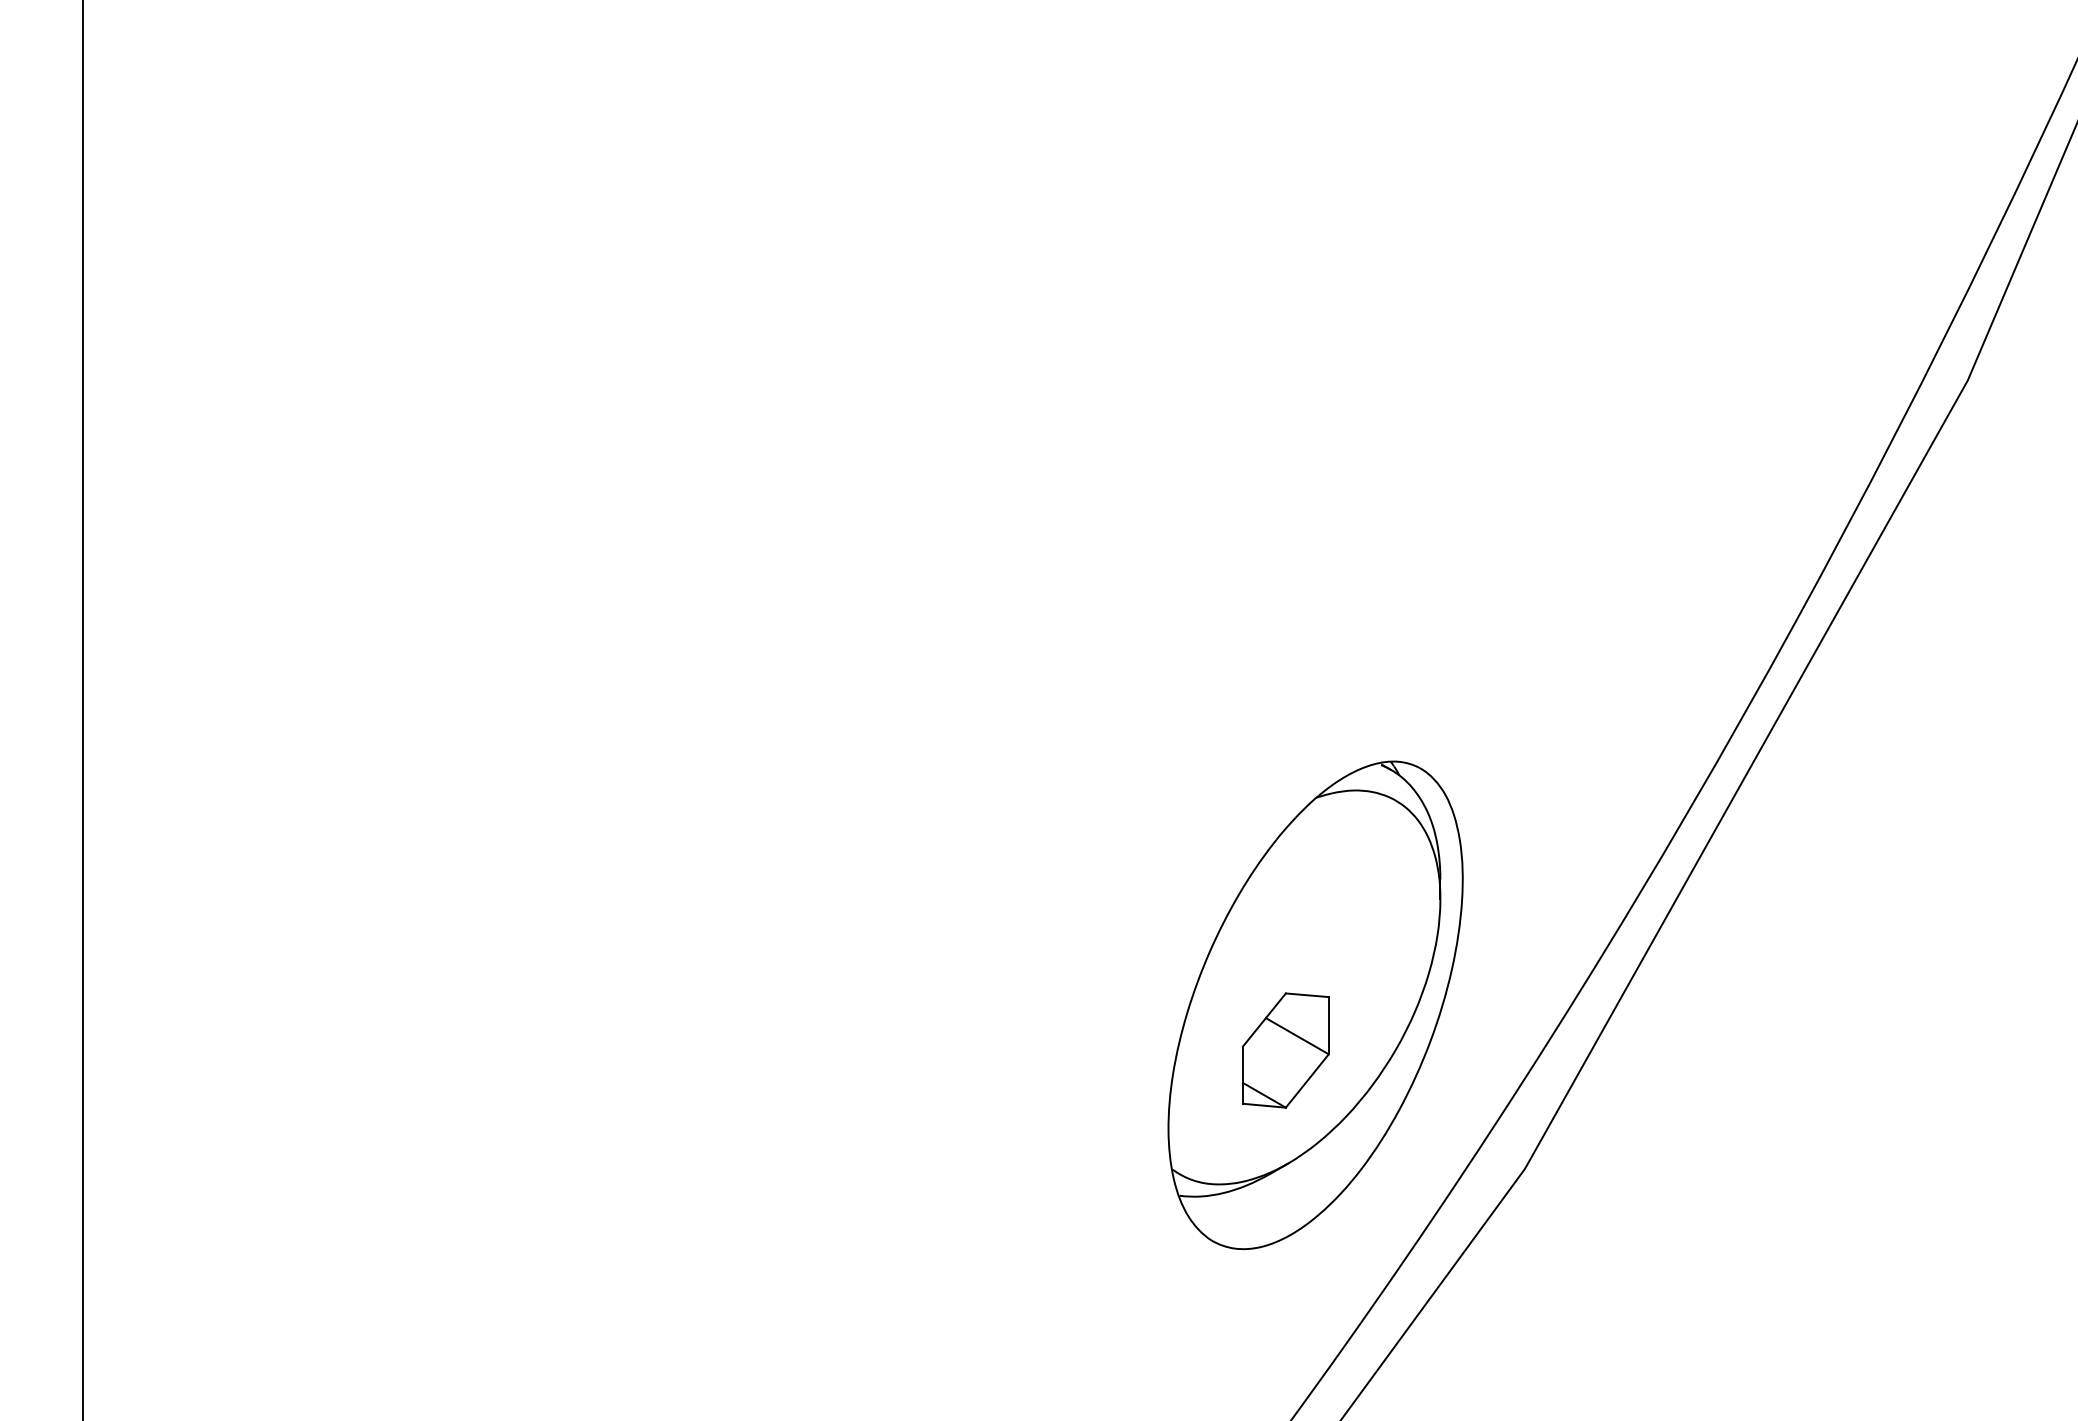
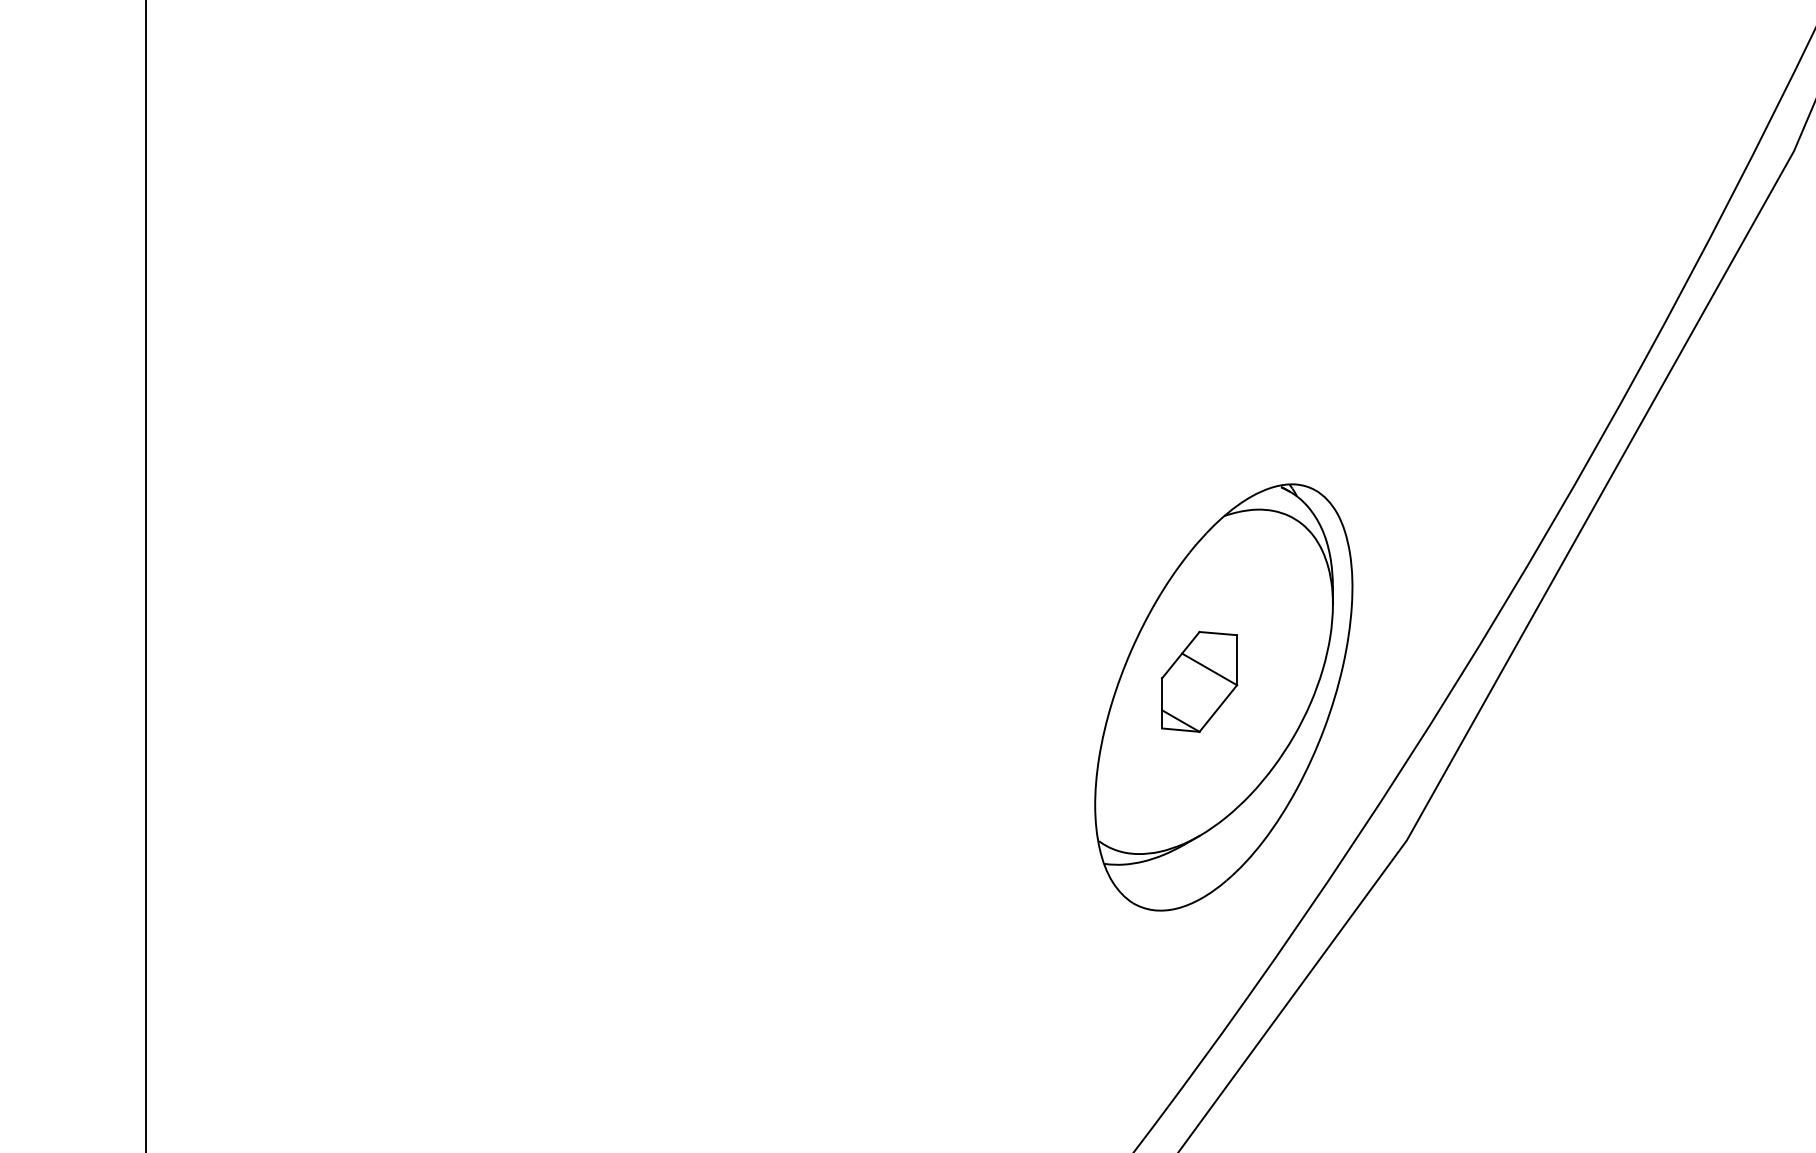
part: (1285, 1050) -> (1199, 681), moved

